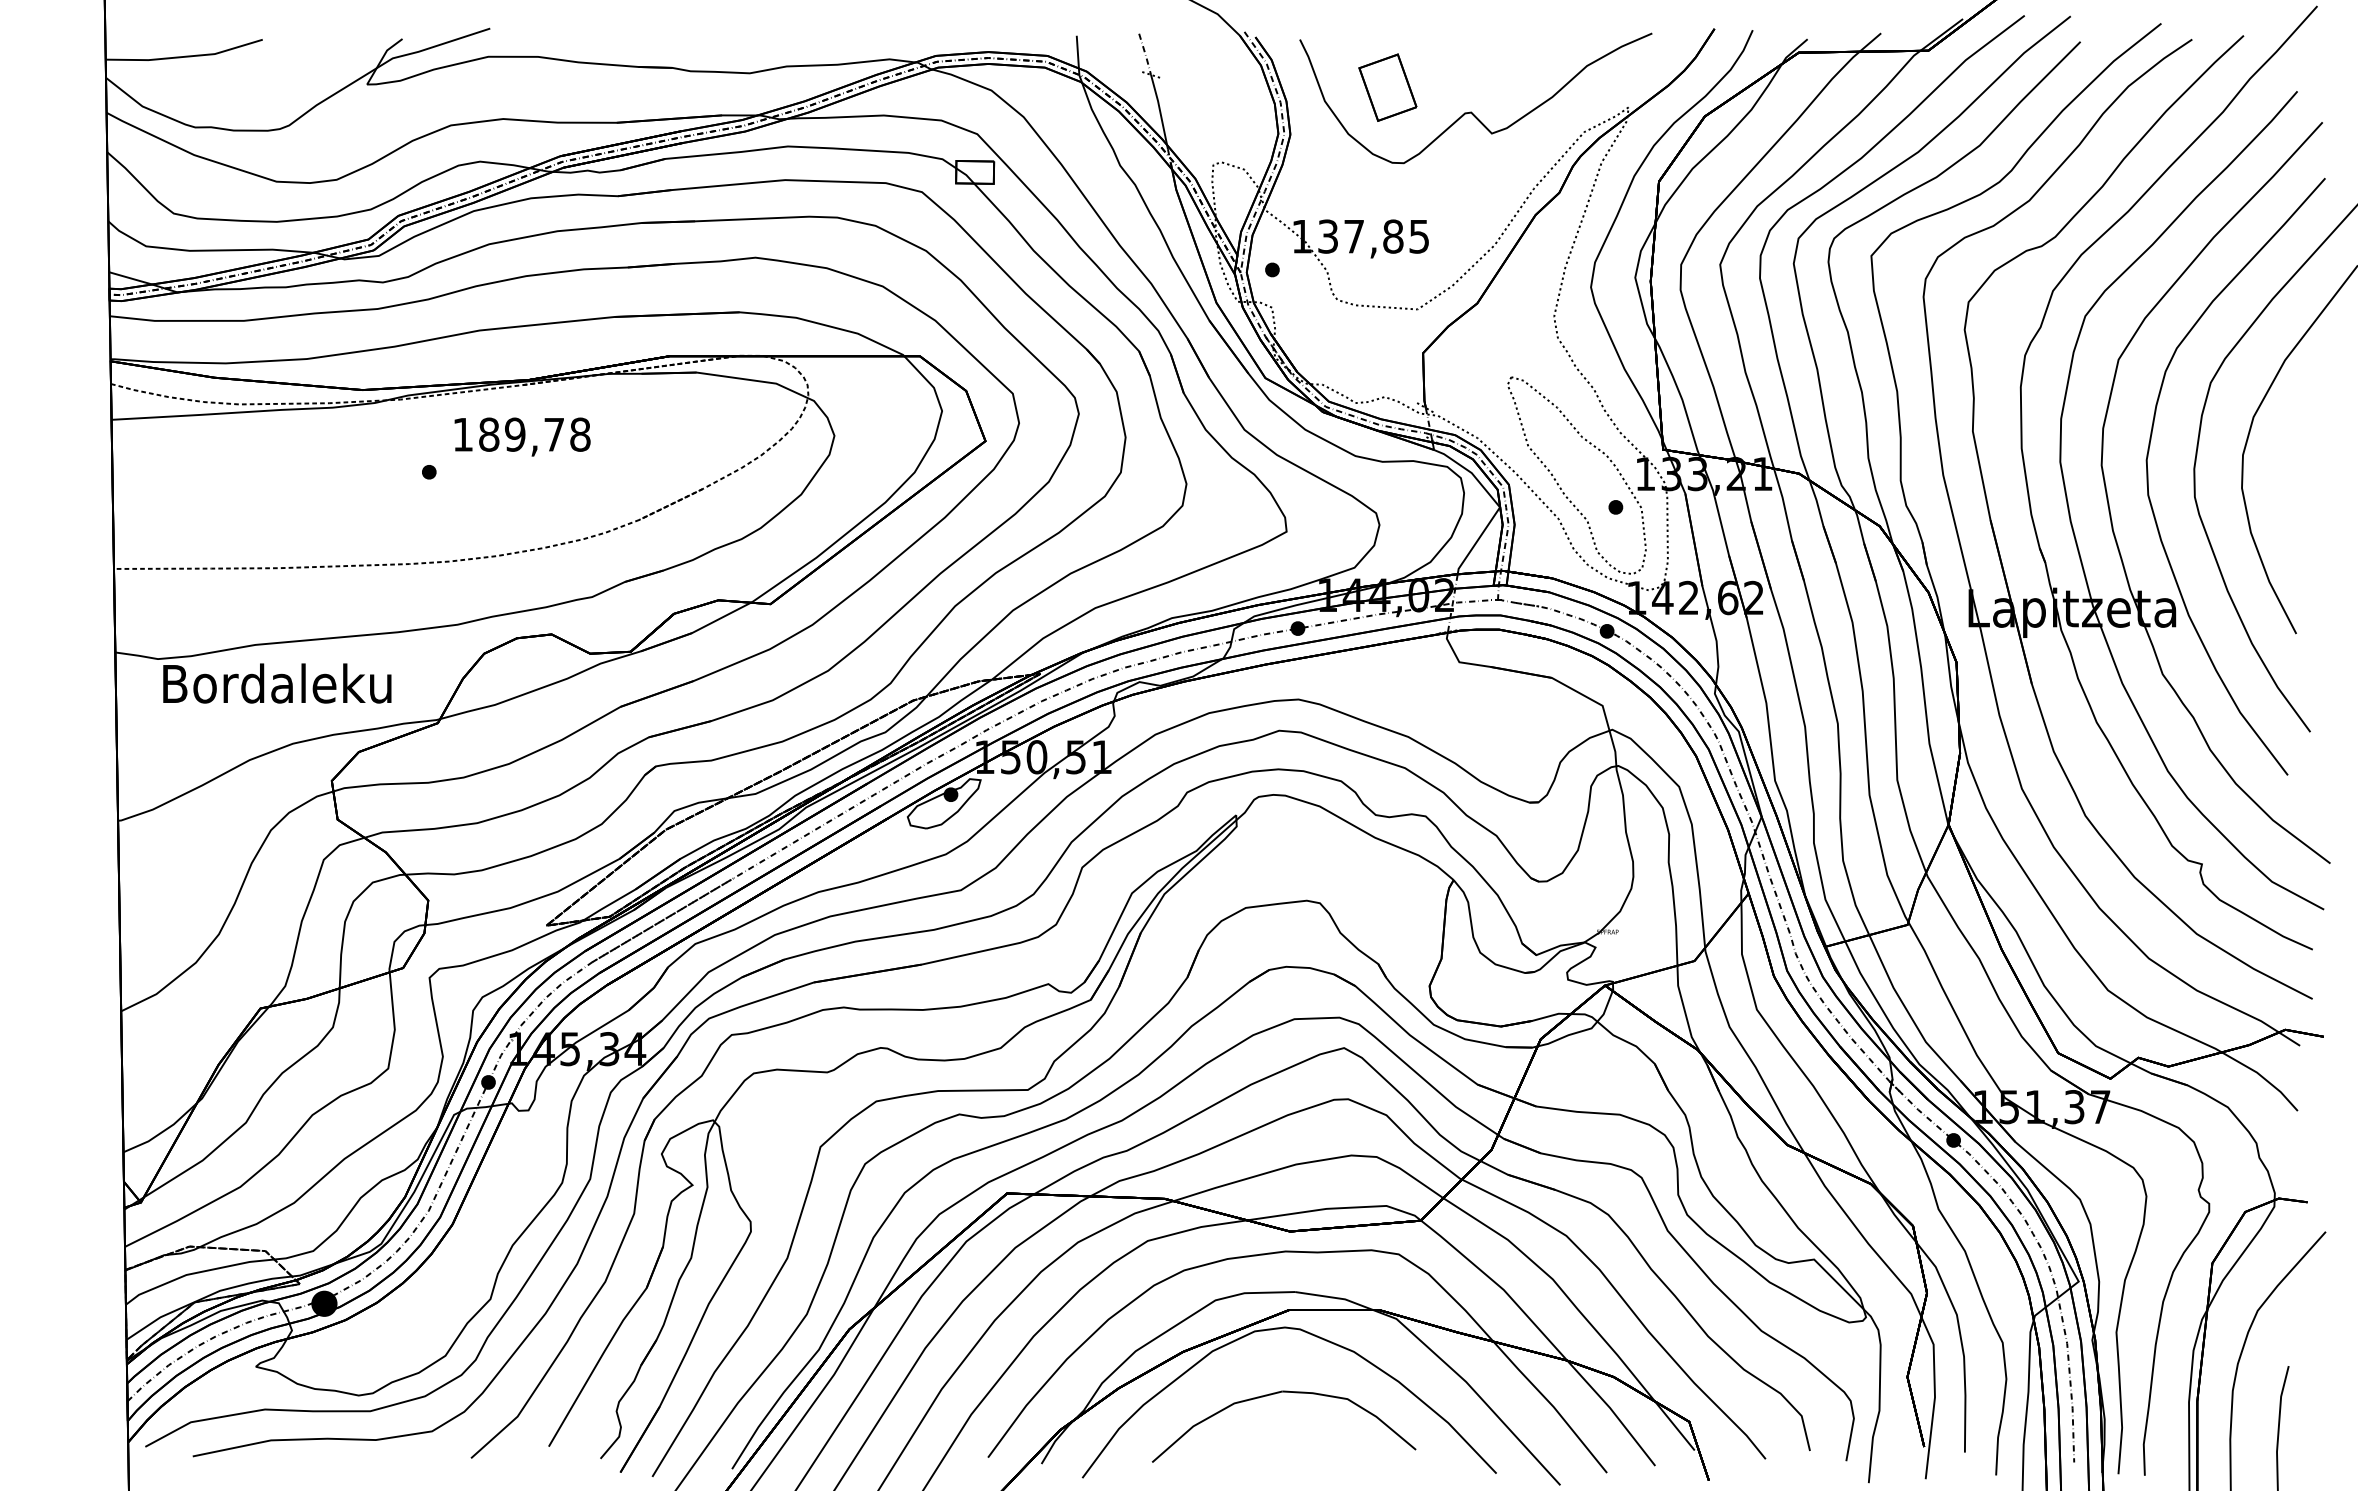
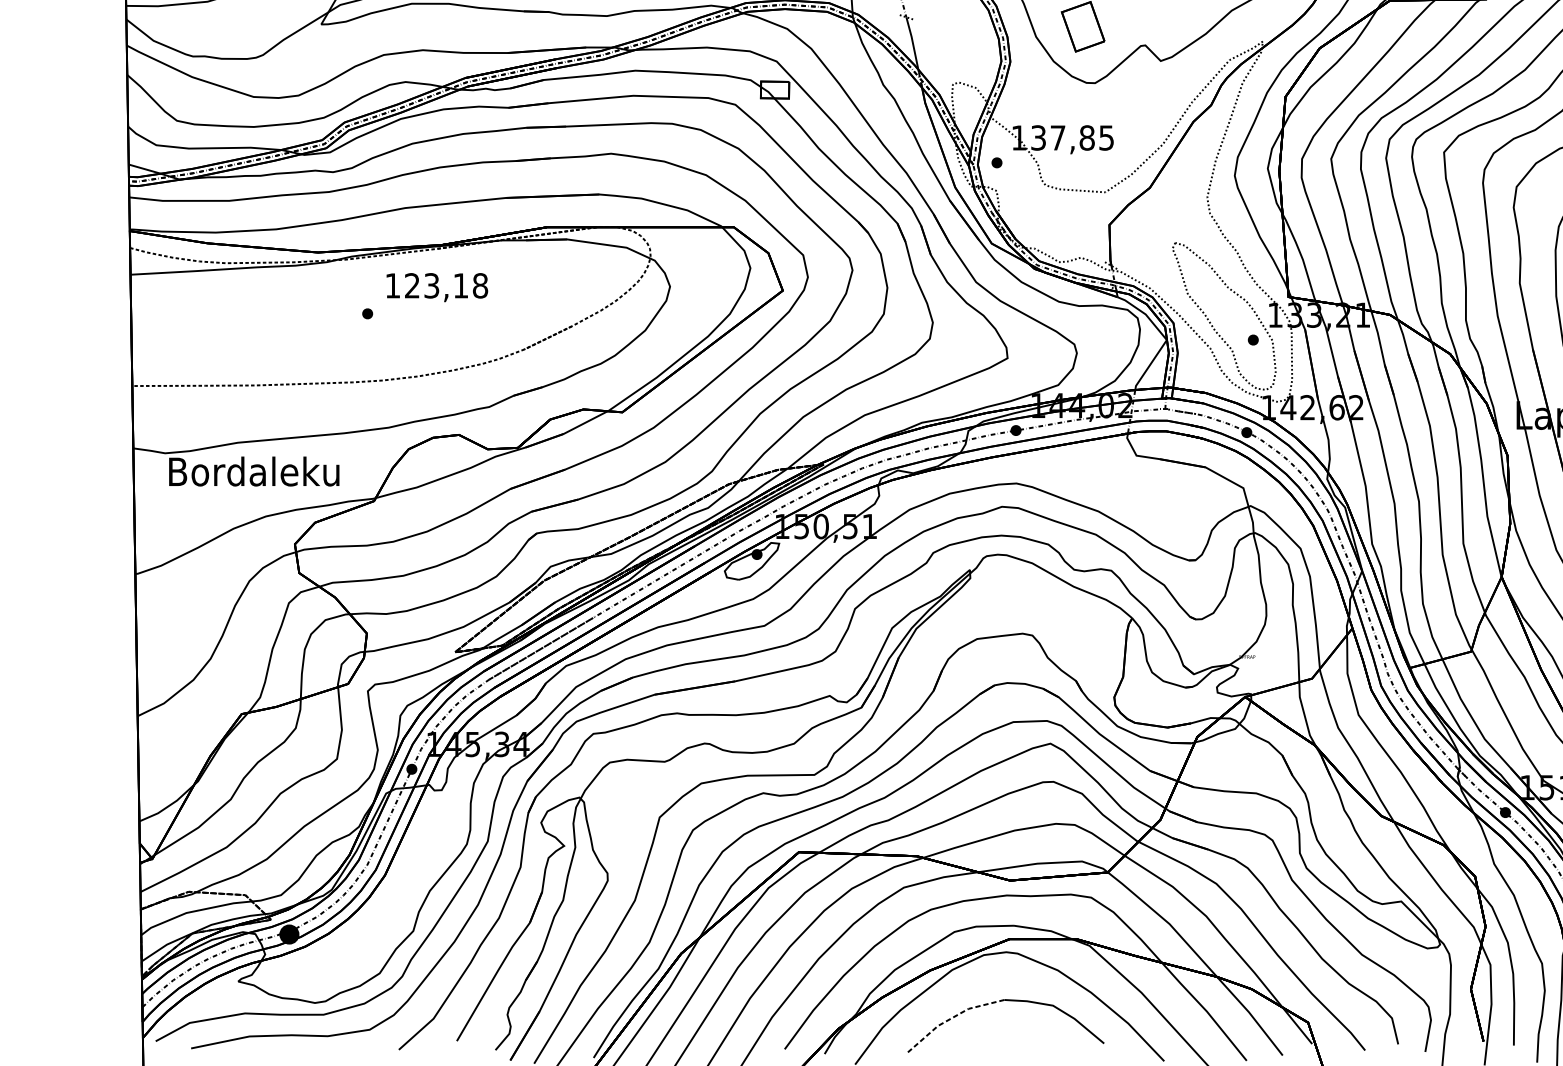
text: (521, 434) -> (436, 285), 189,78 -> 123,18
line: (1211, 1416) -> (951, 1018), solid -> dashed

